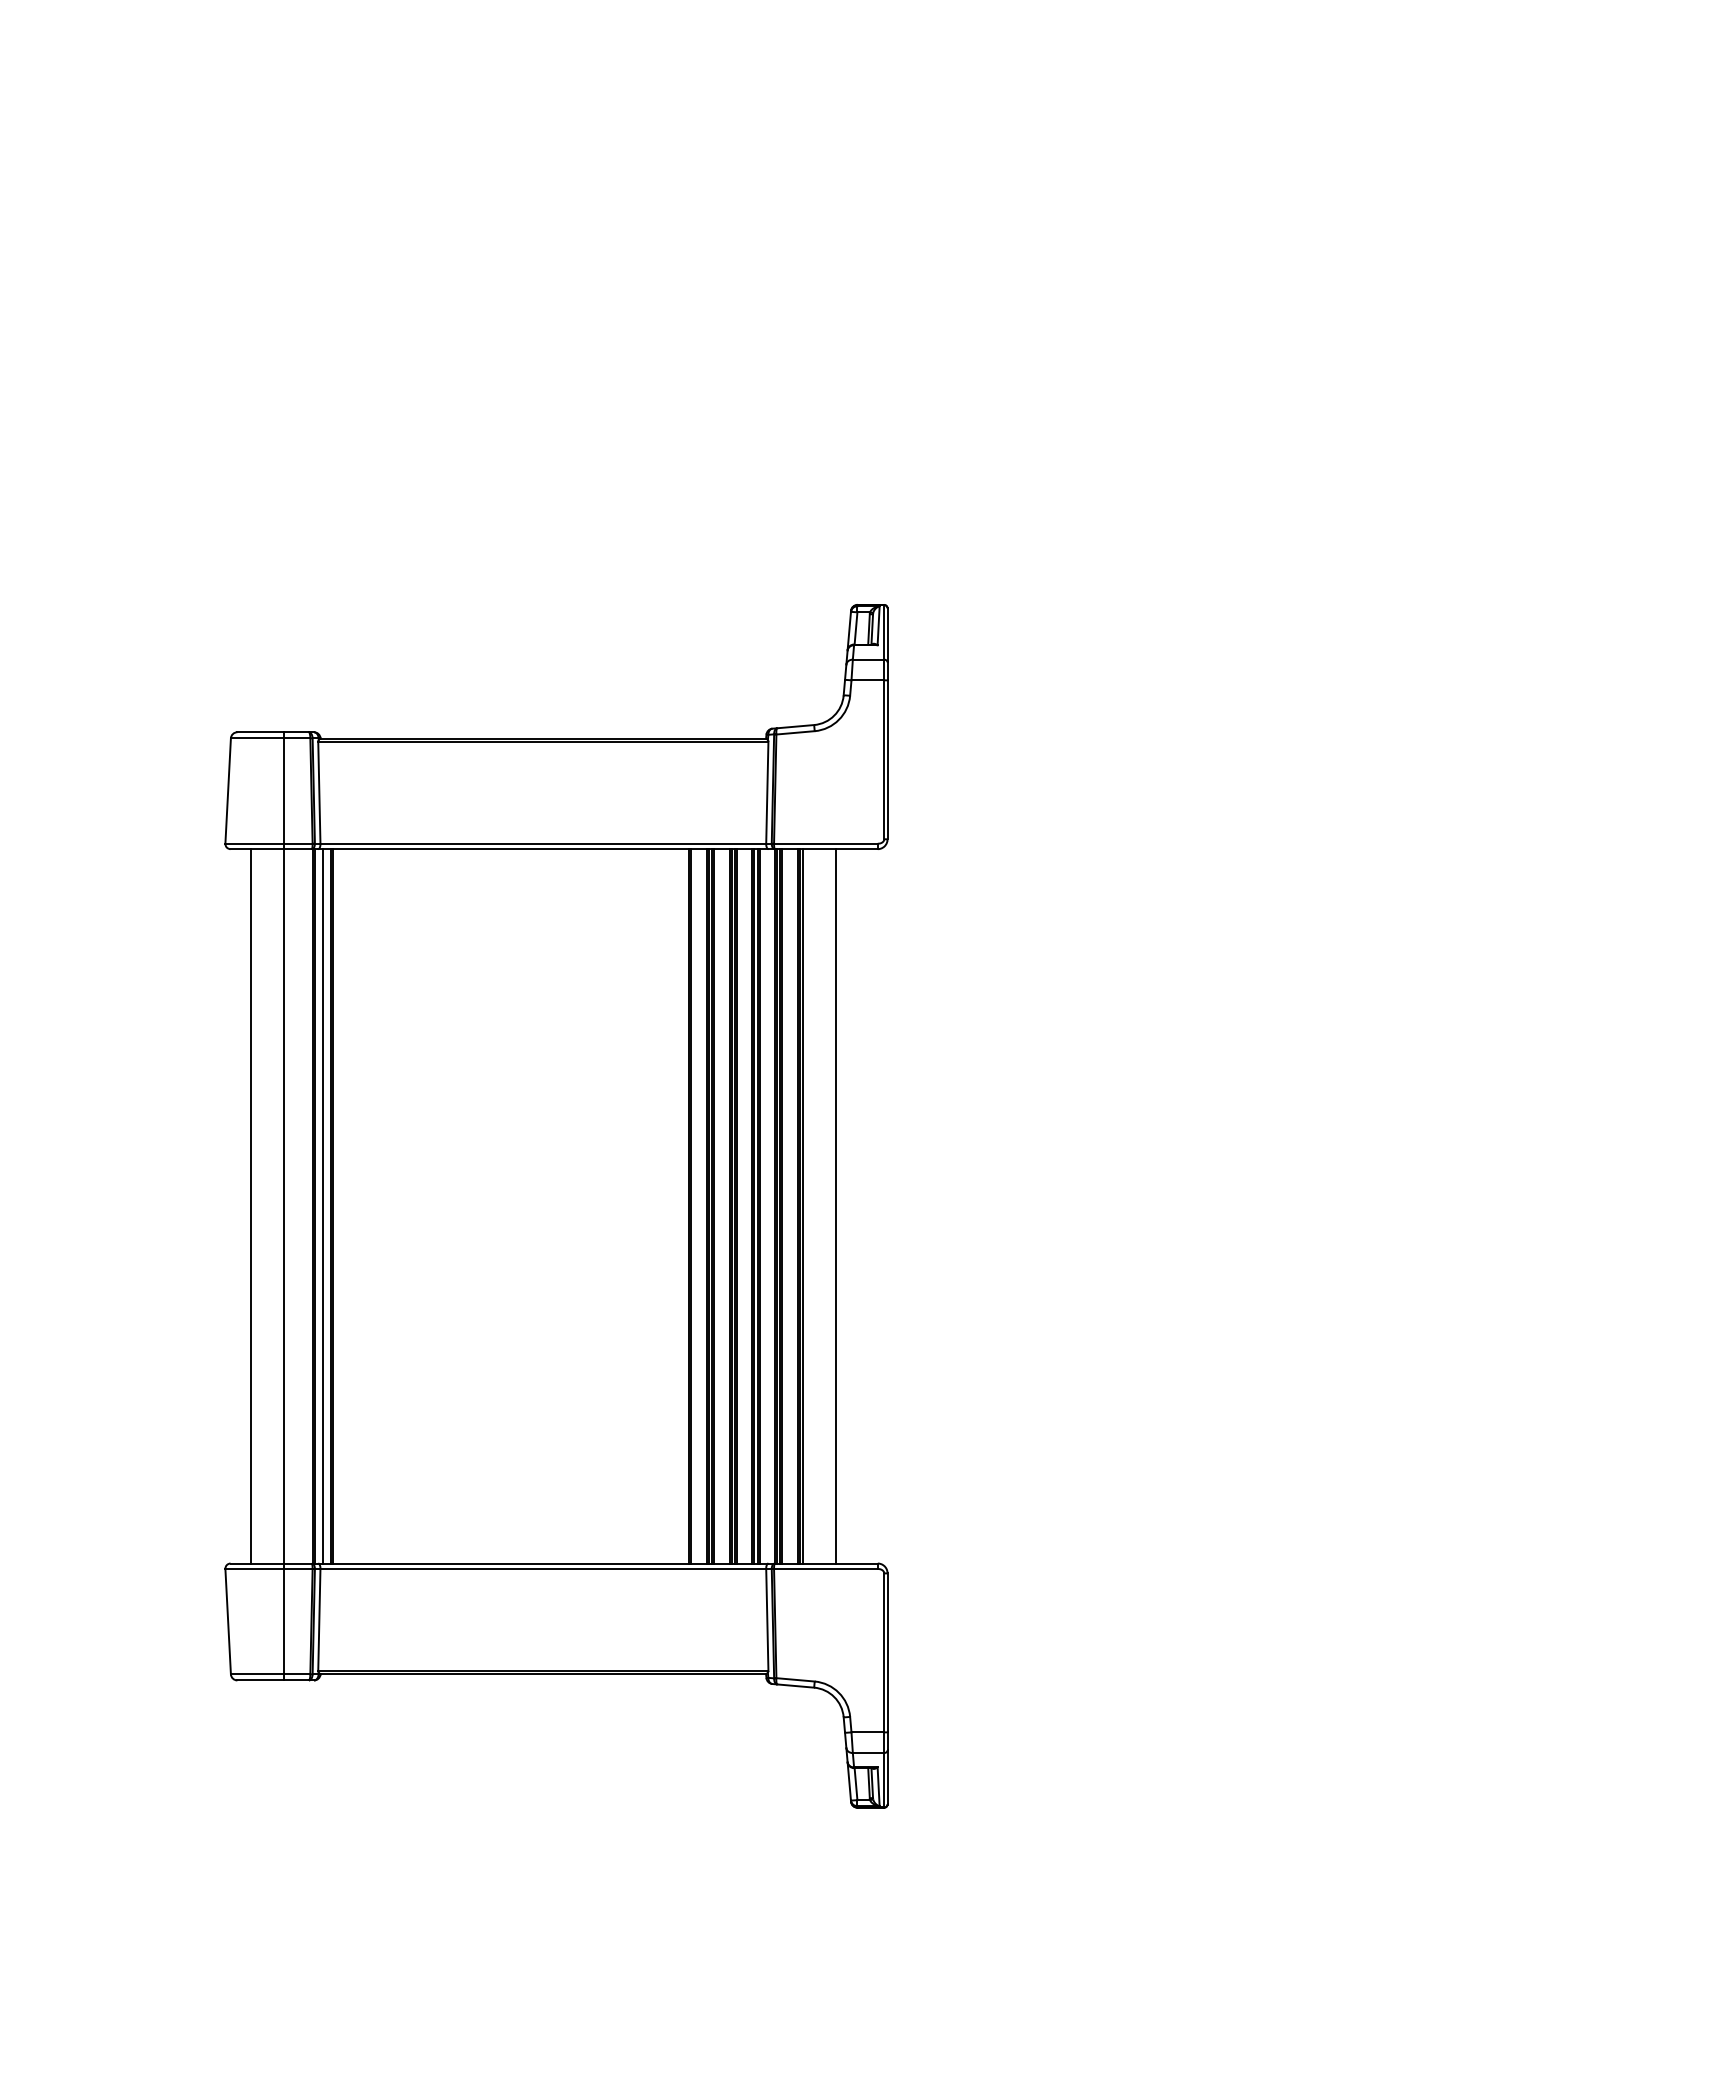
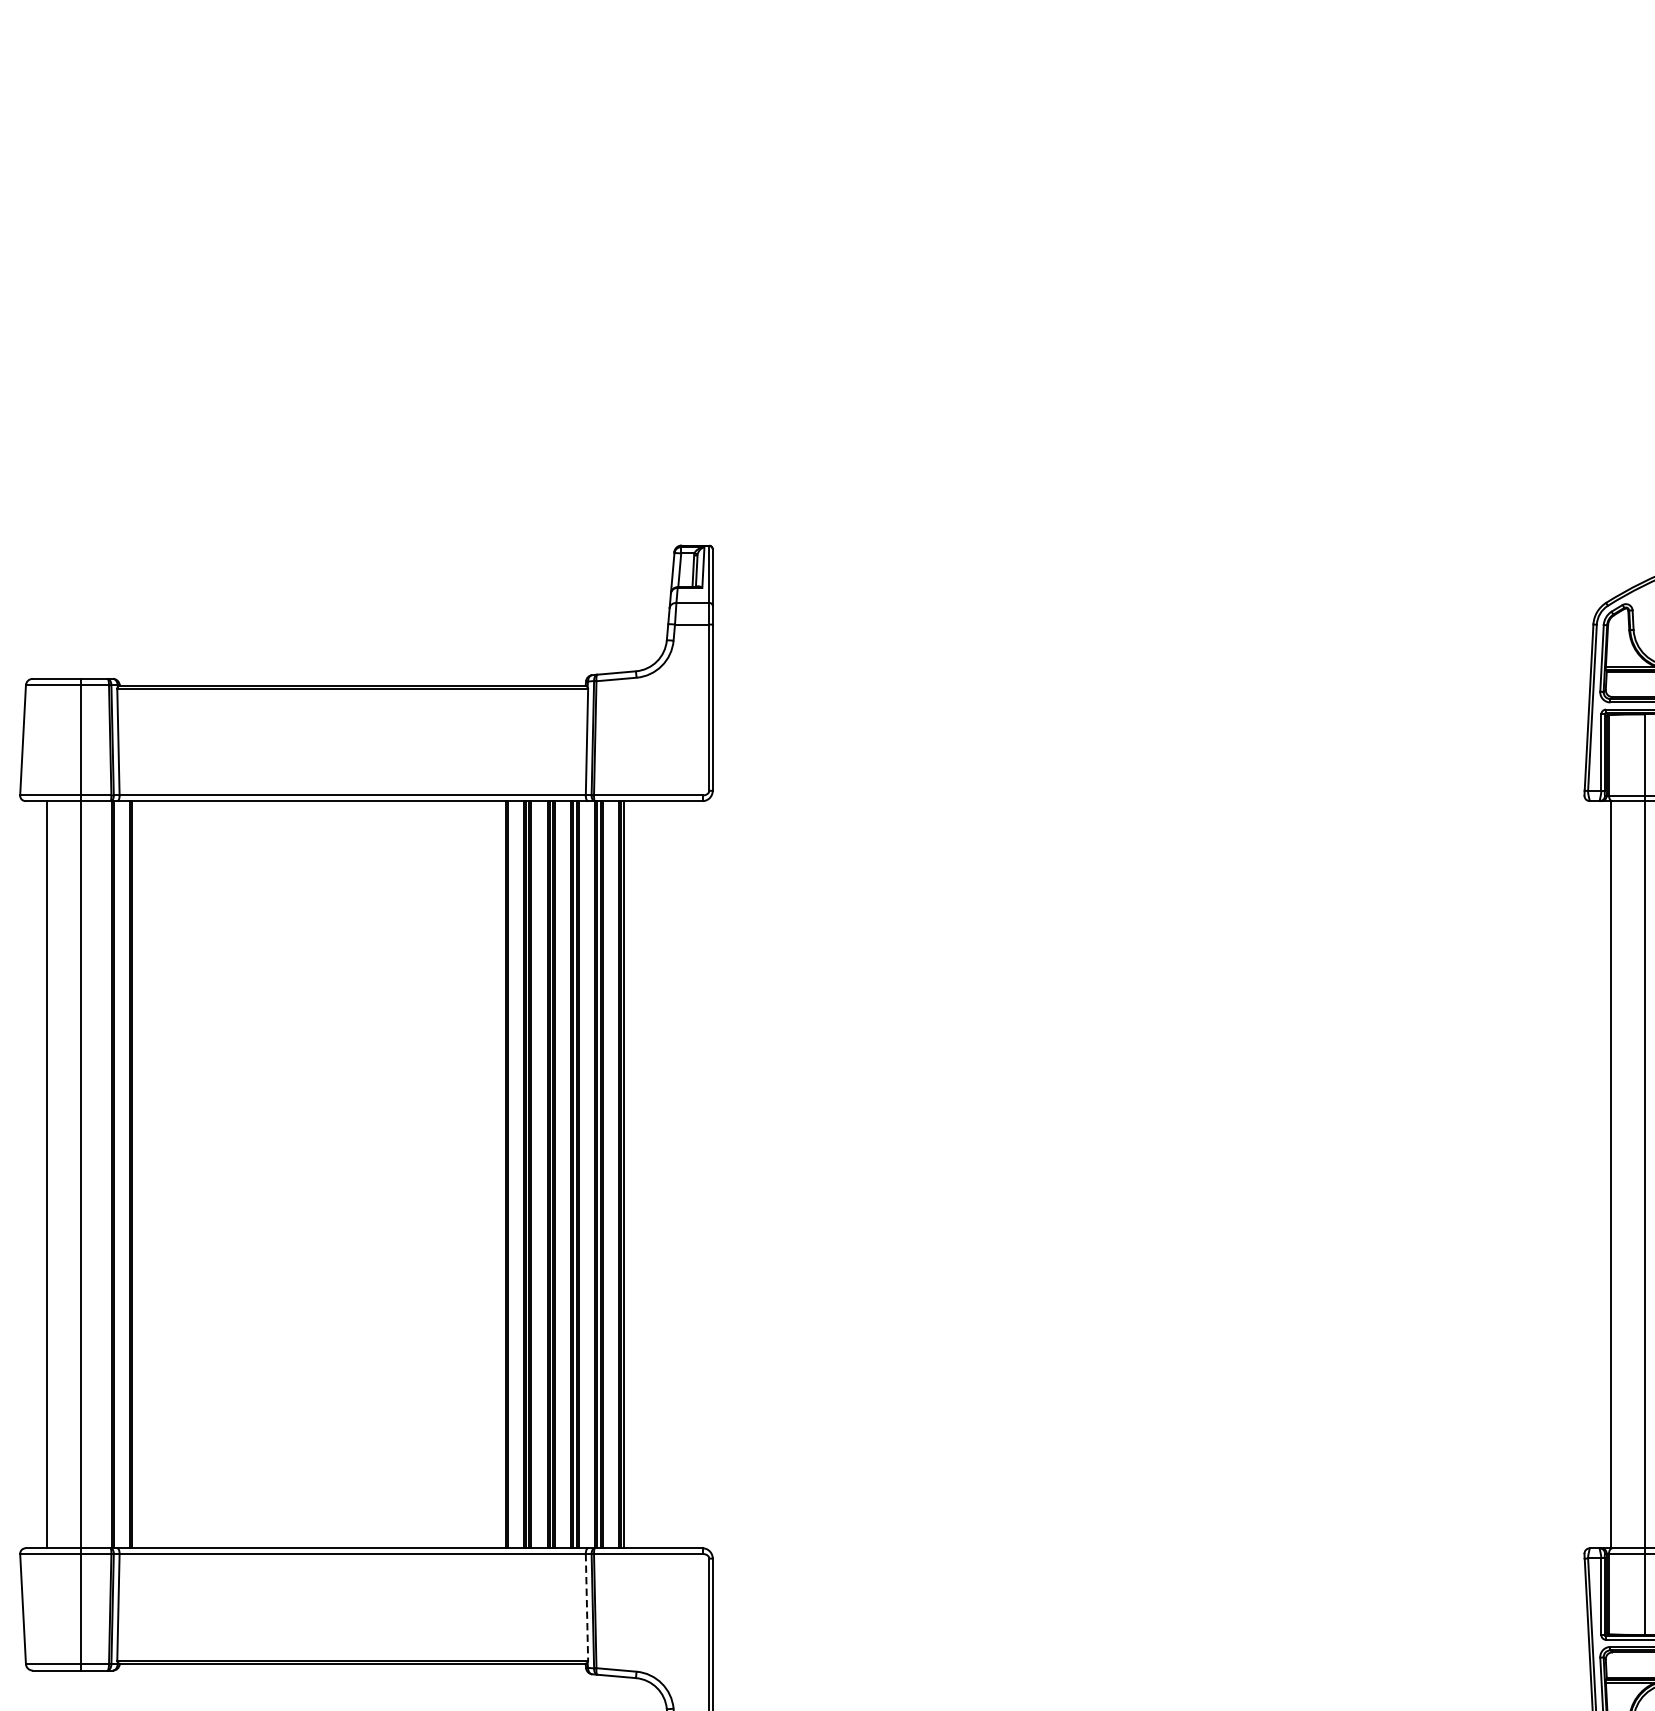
line: (322, 1206) -> (121, 1174), removed
line: (835, 1206) -> (658, 1174), removed
line: (767, 1619) -> (587, 1606), solid -> dashed

